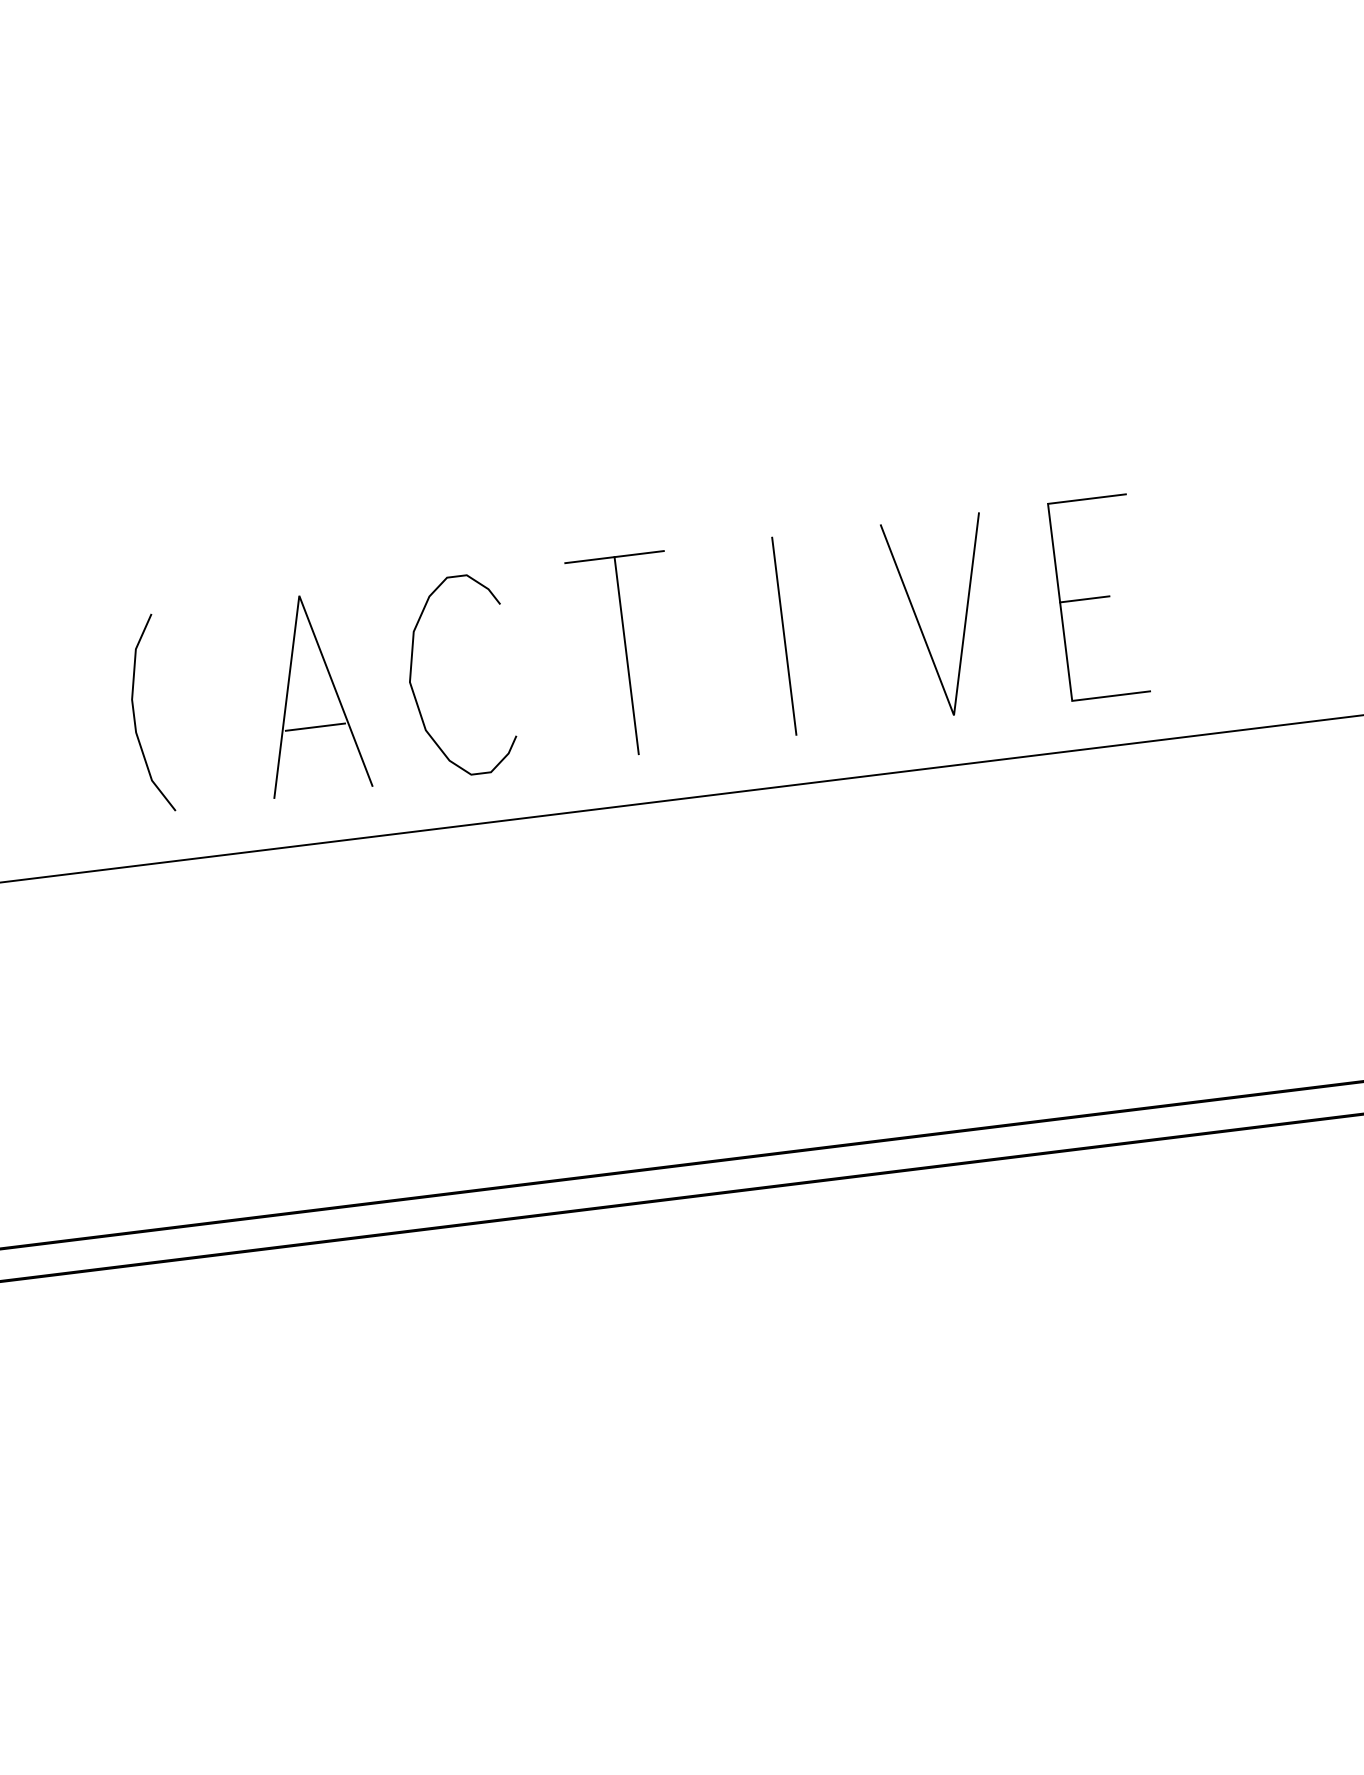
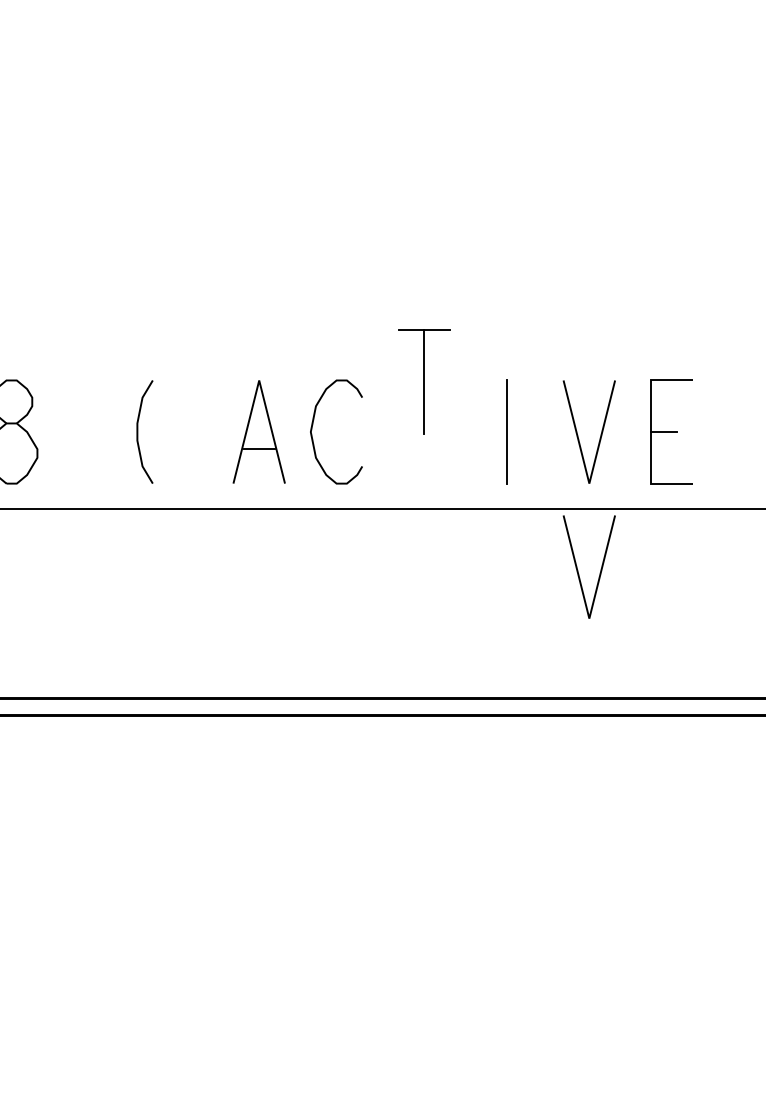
part: (626, 654) -> (424, 381), moved
curve: (136, 714) -> (138, 431), moved
line: (953, 883) -> (578, 570), added

